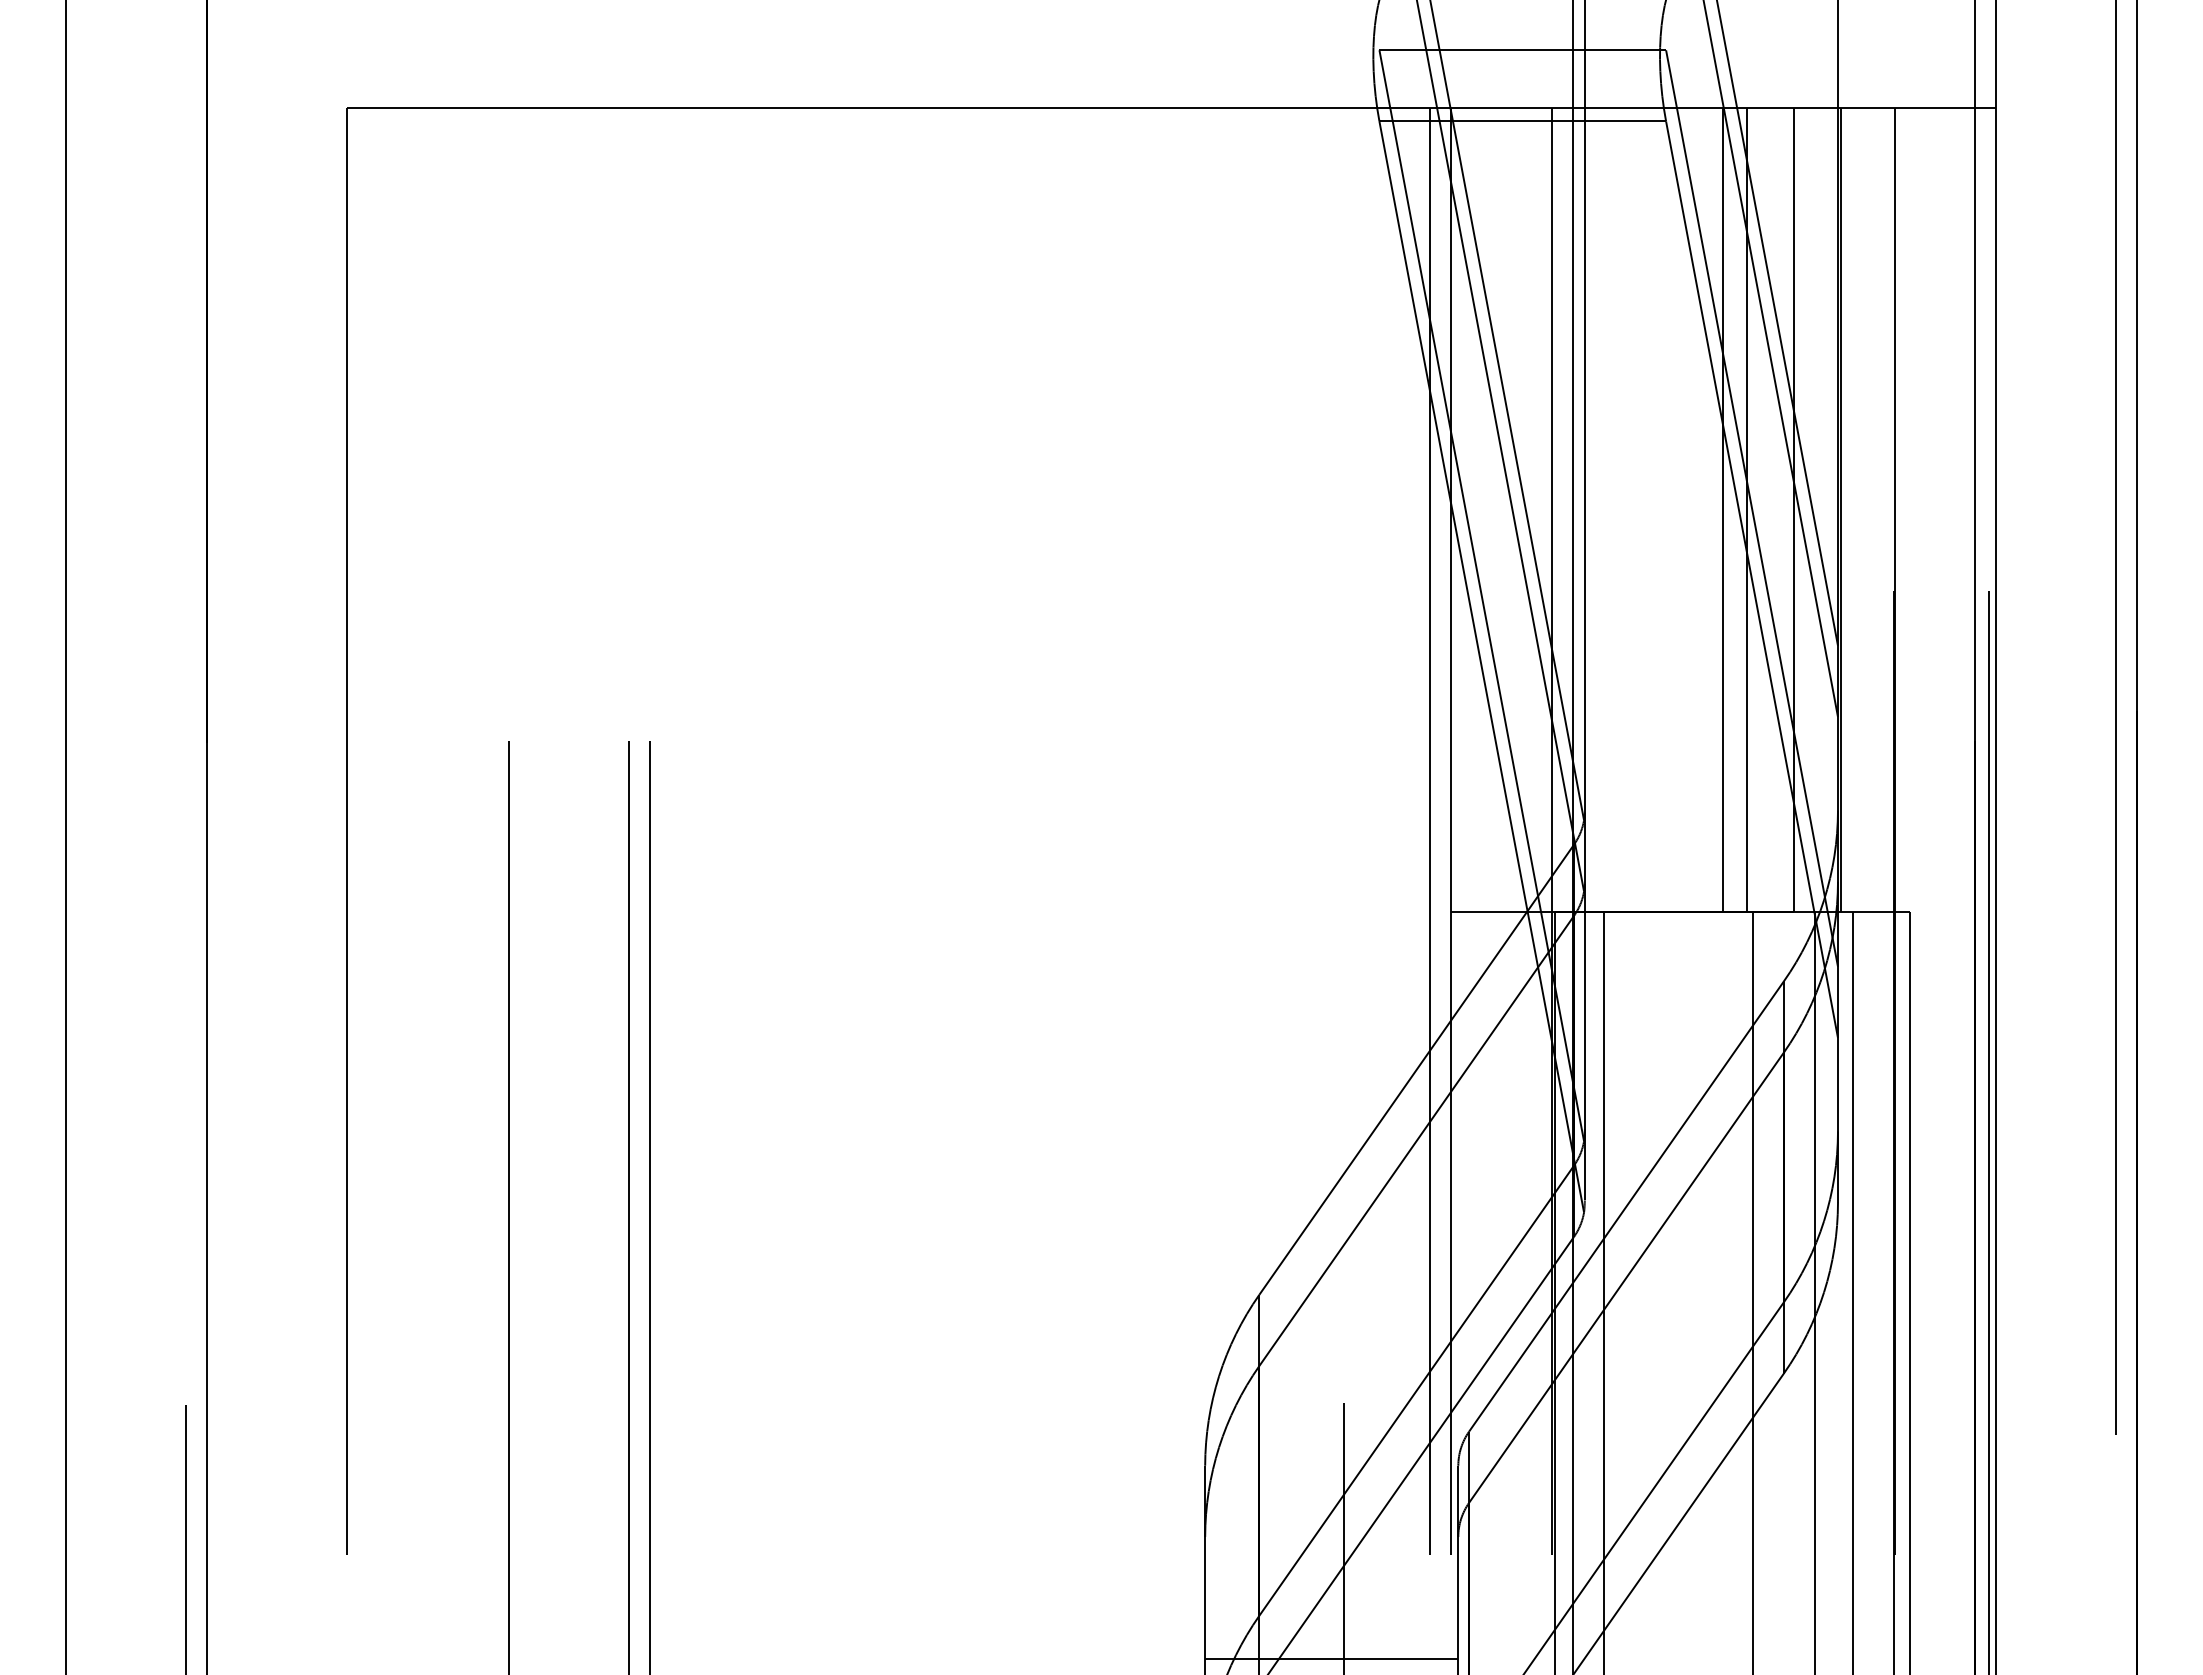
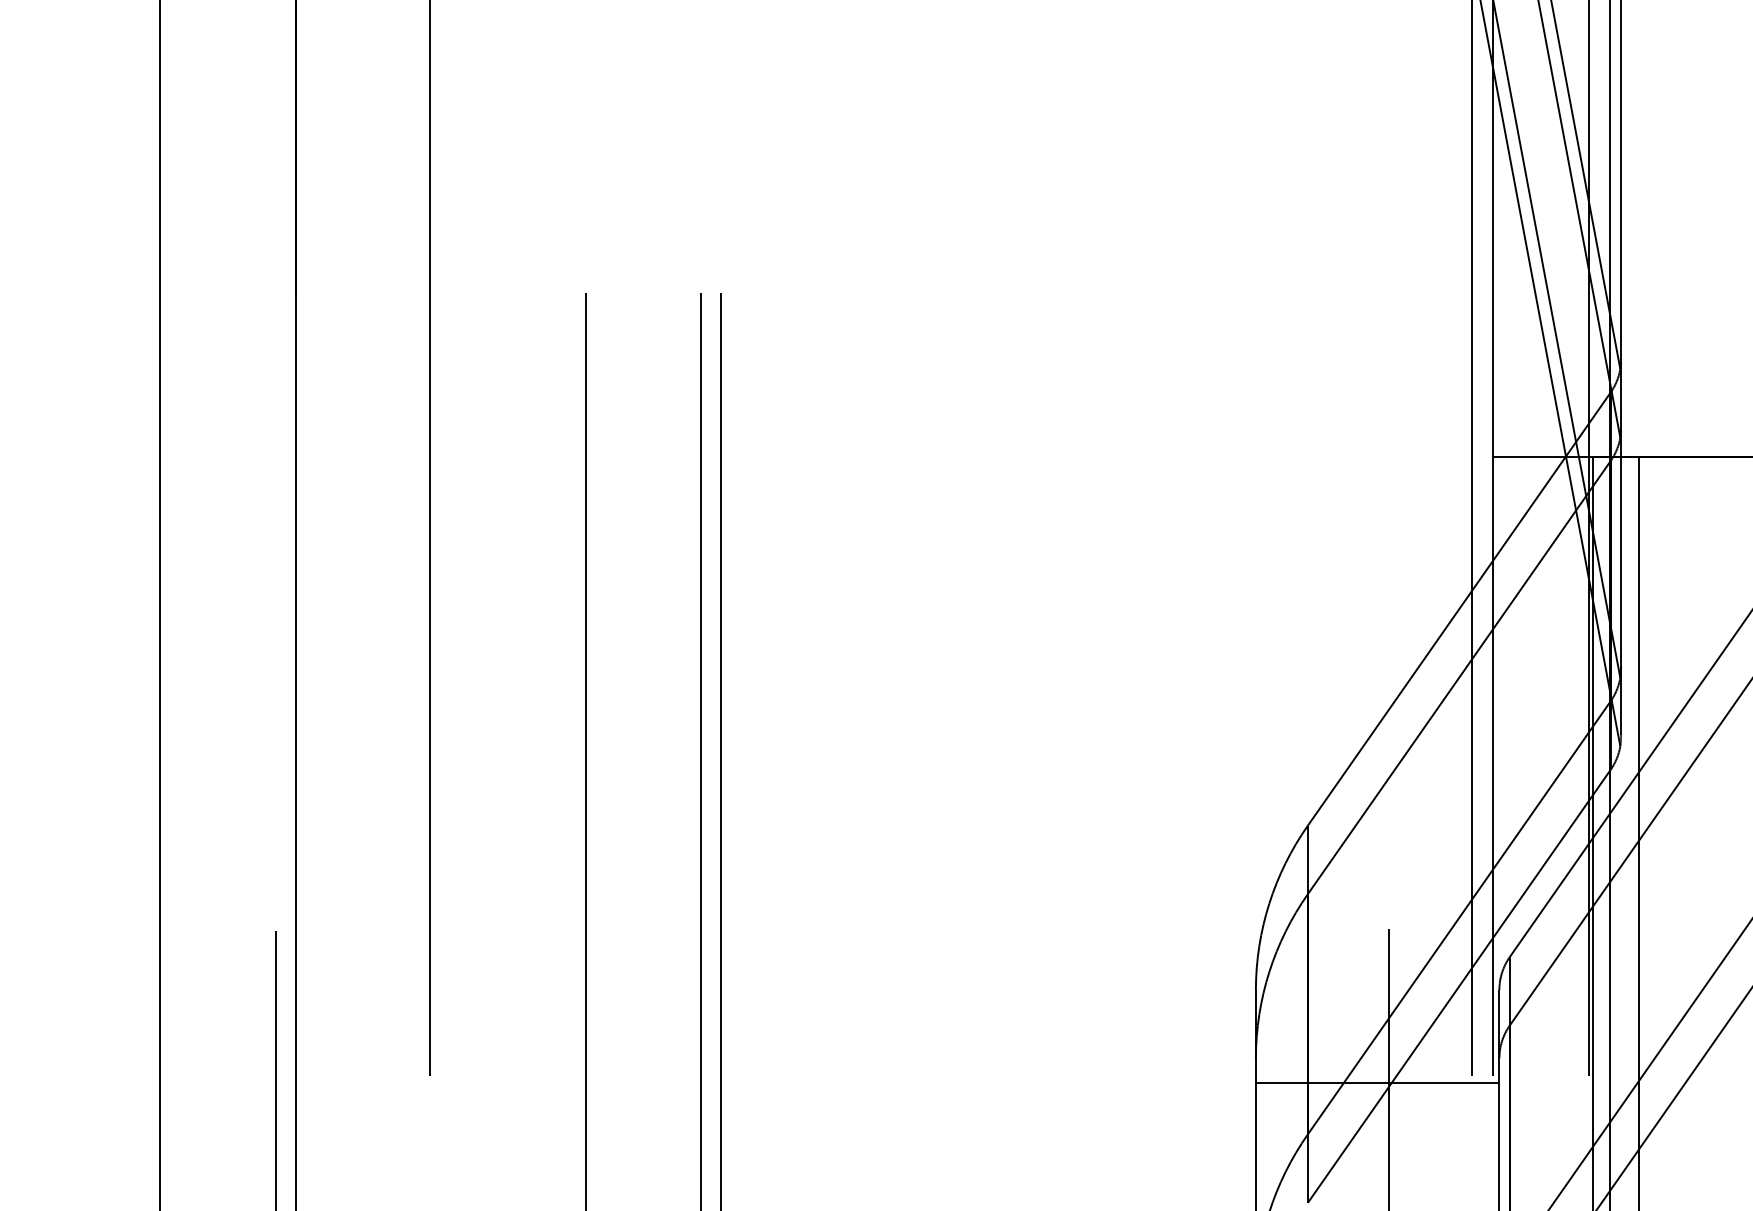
line: (1331, 1659) -> (1377, 1082), moved

